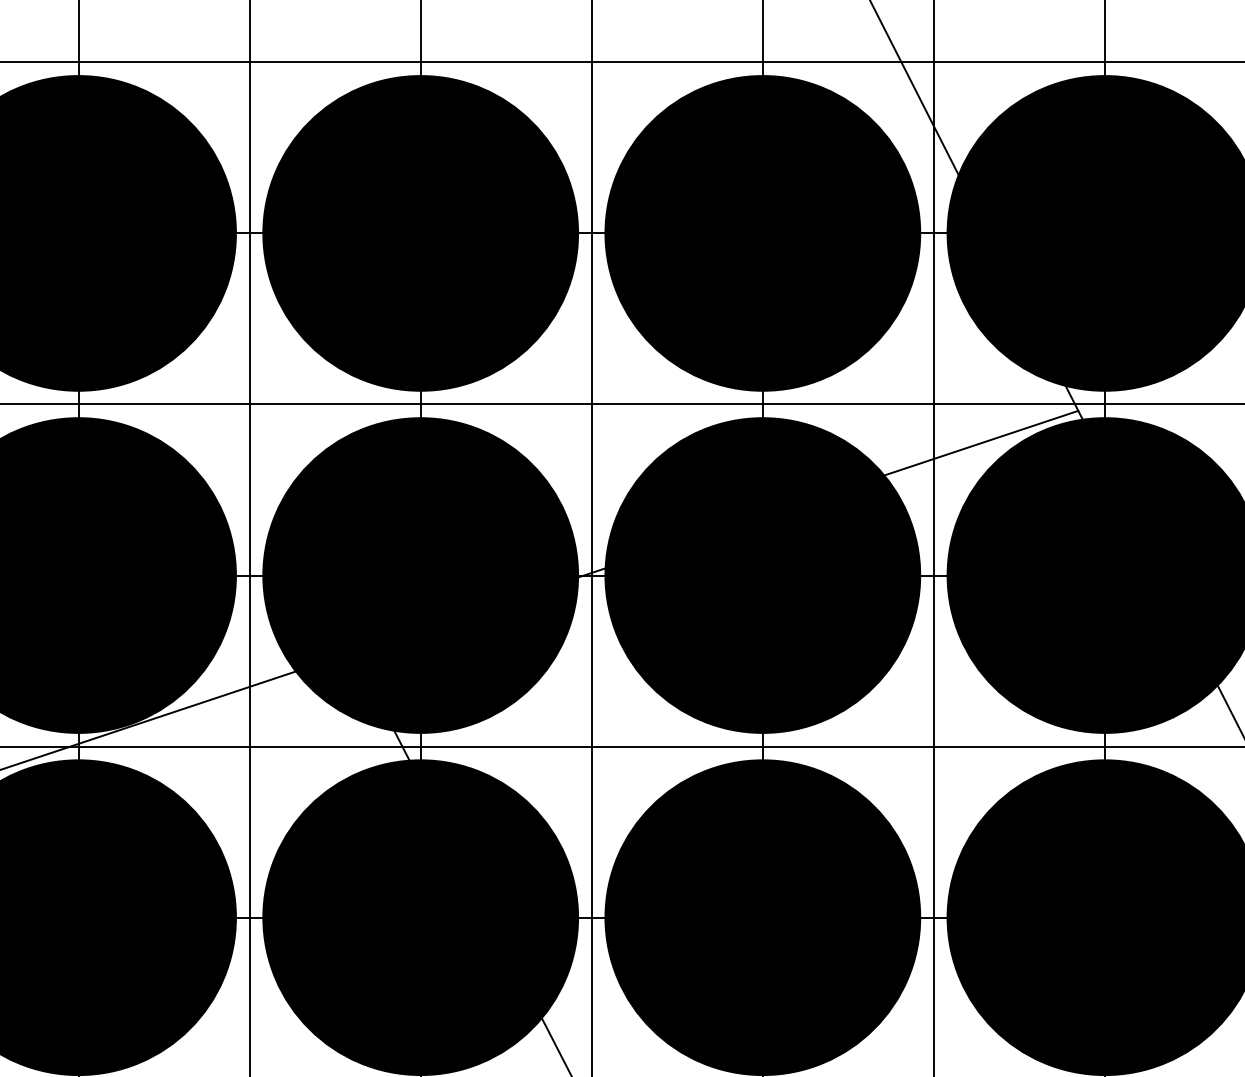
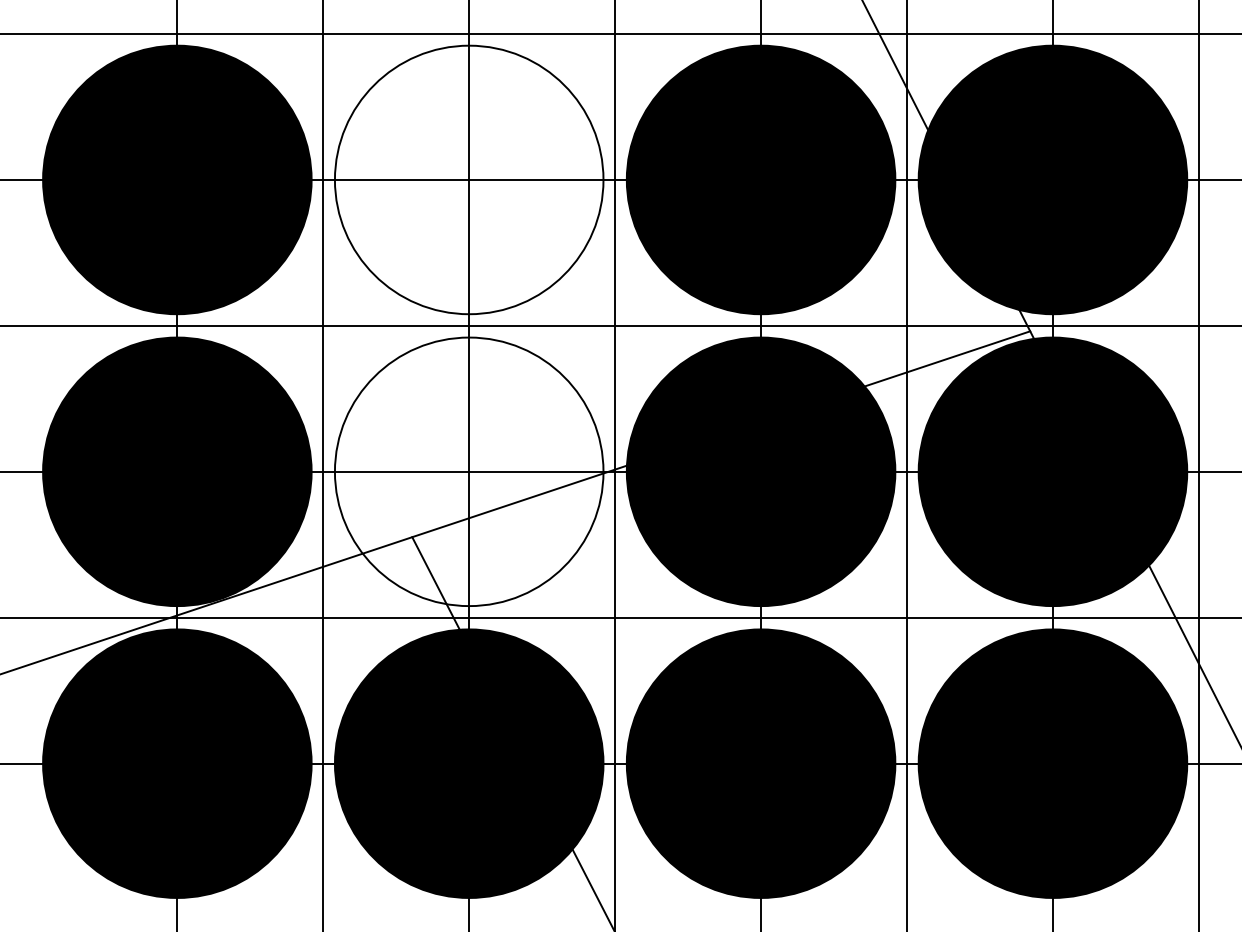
fill: (419, 232) -> (468, 179), removed
fill: (419, 575) -> (468, 471), removed

